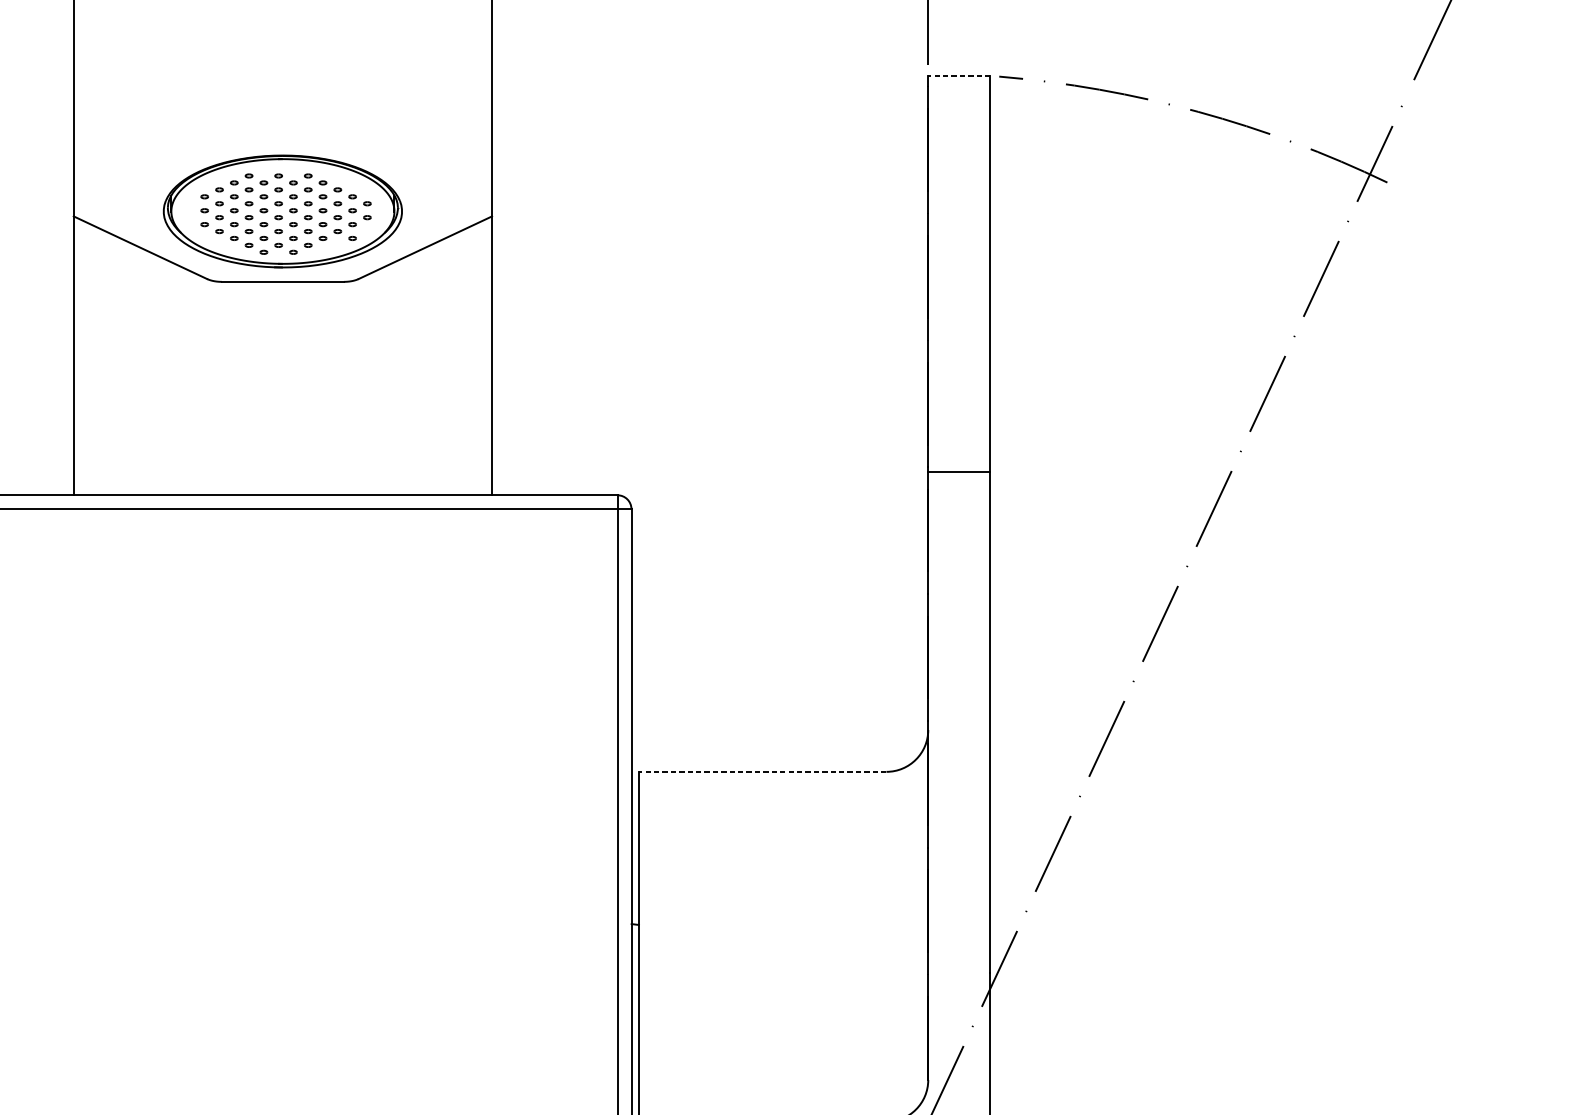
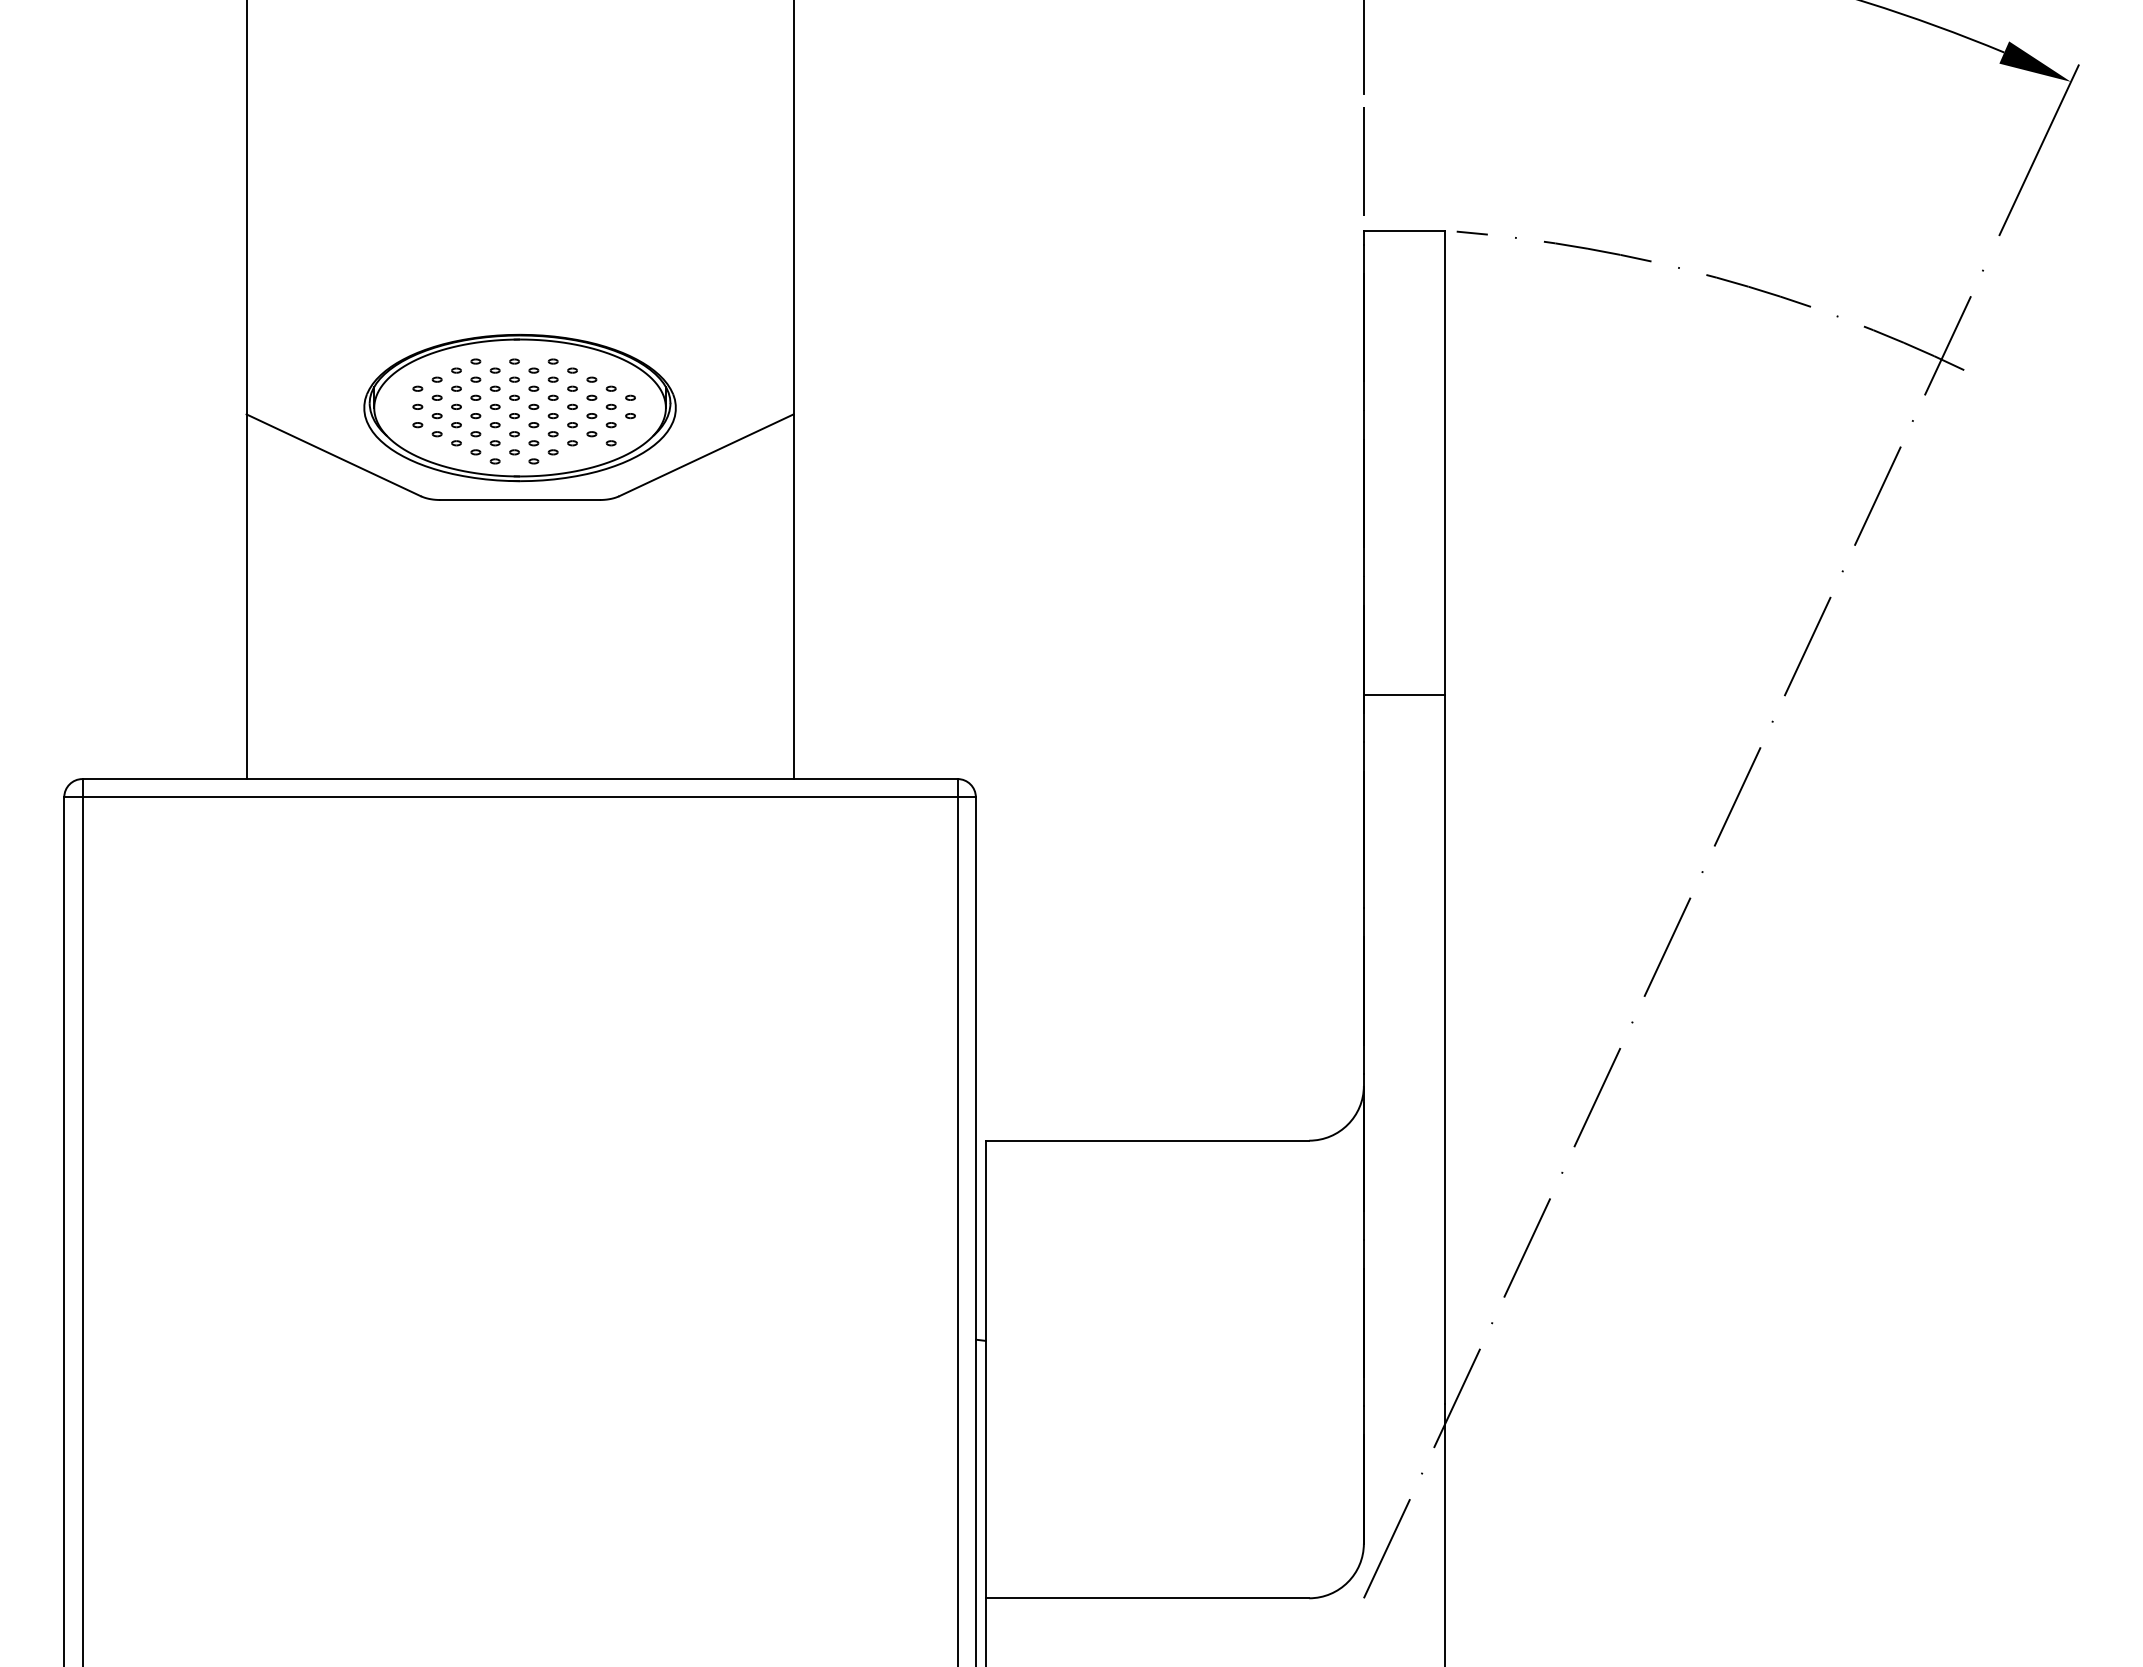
line: (959, 75) -> (1404, 230), dashed -> solid
line: (959, 471) -> (1404, 694), moved
line: (762, 771) -> (1147, 1140), dashed -> solid

